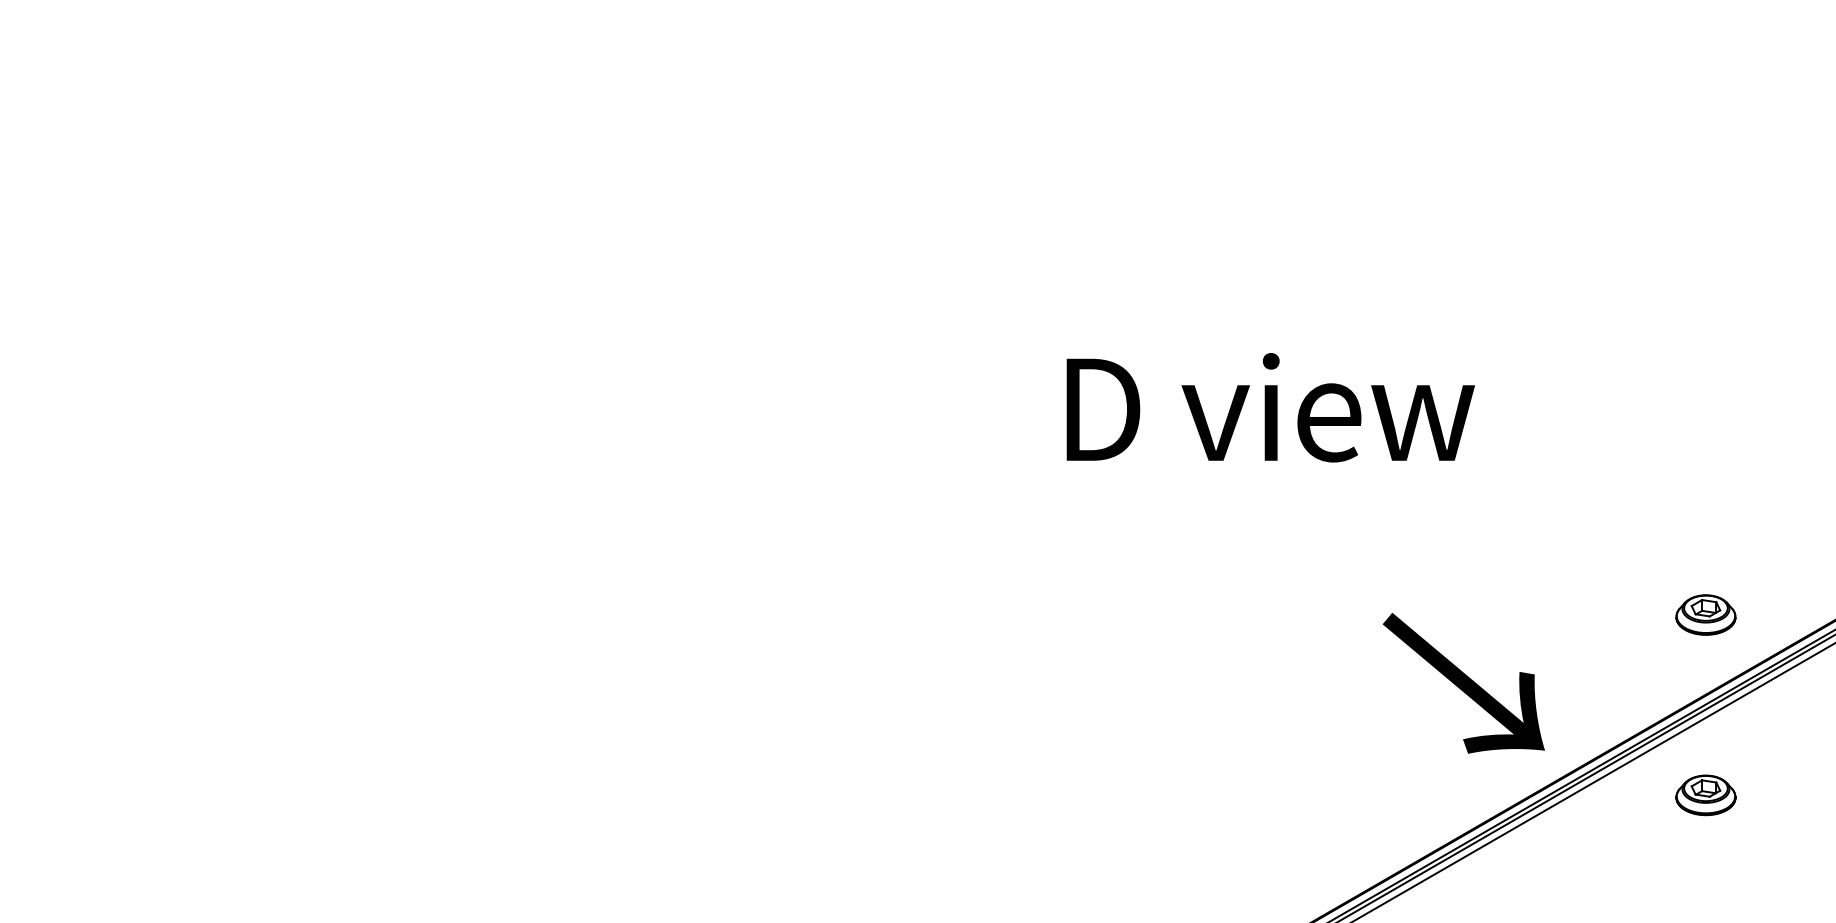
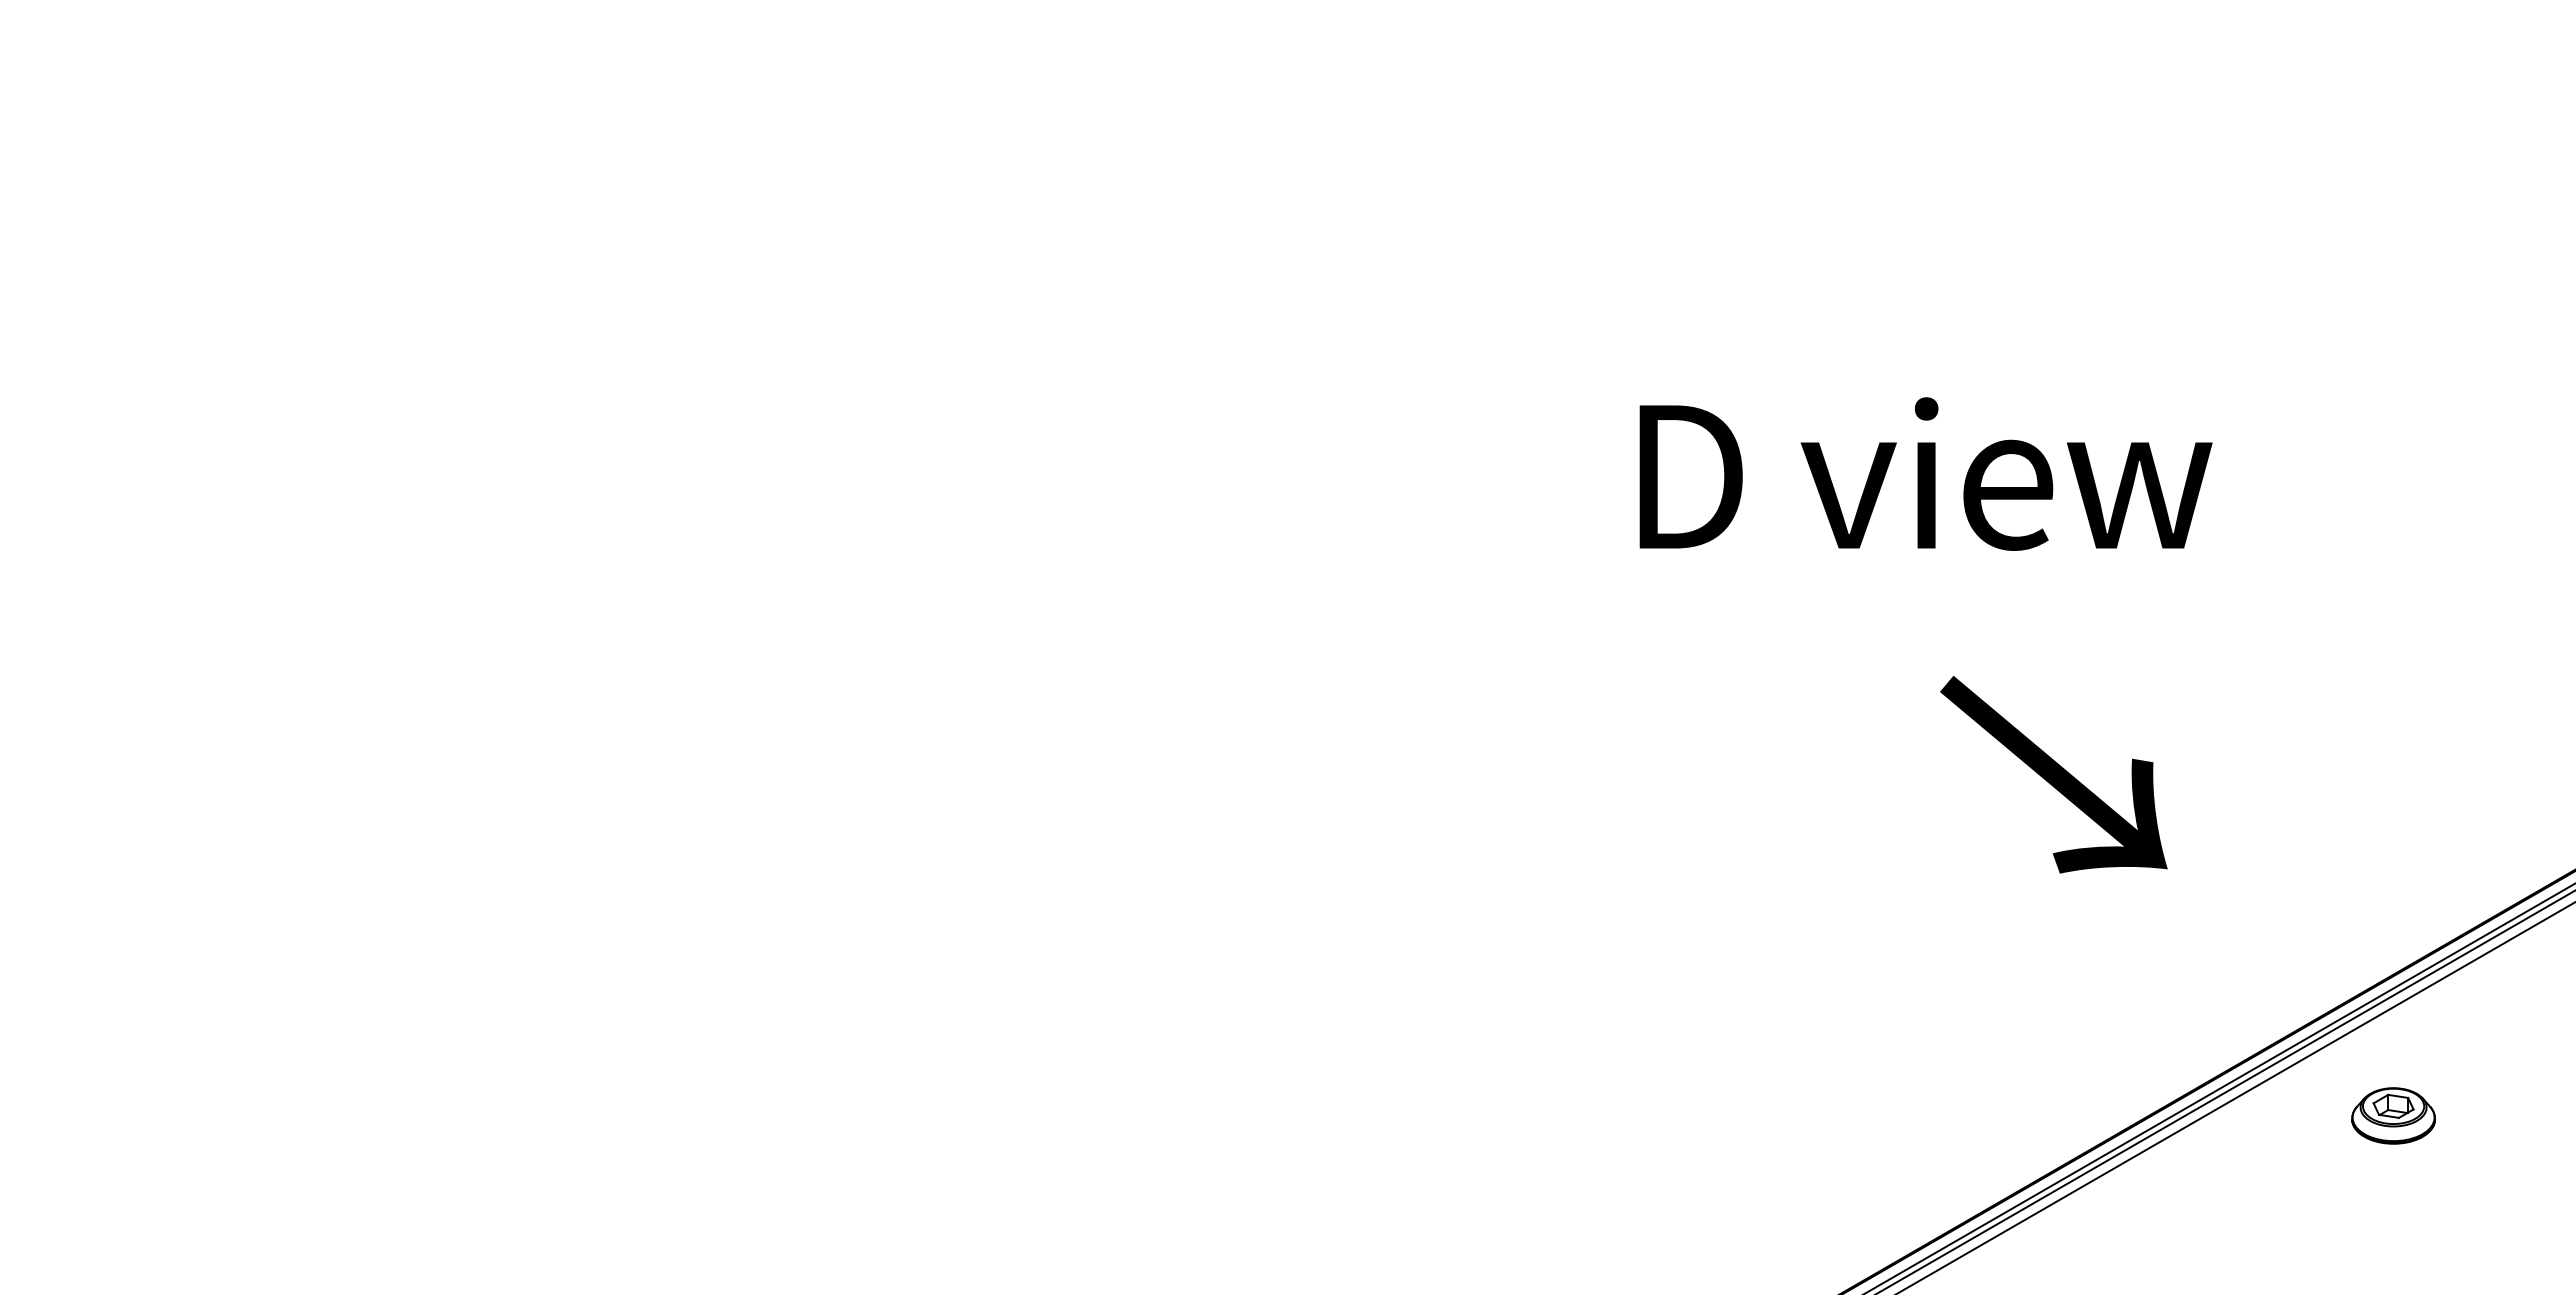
text: (1270, 407) -> (1925, 473), moved
part: (1705, 614) -> (2393, 862), removed
text: (1463, 683) -> (2053, 774), moved

